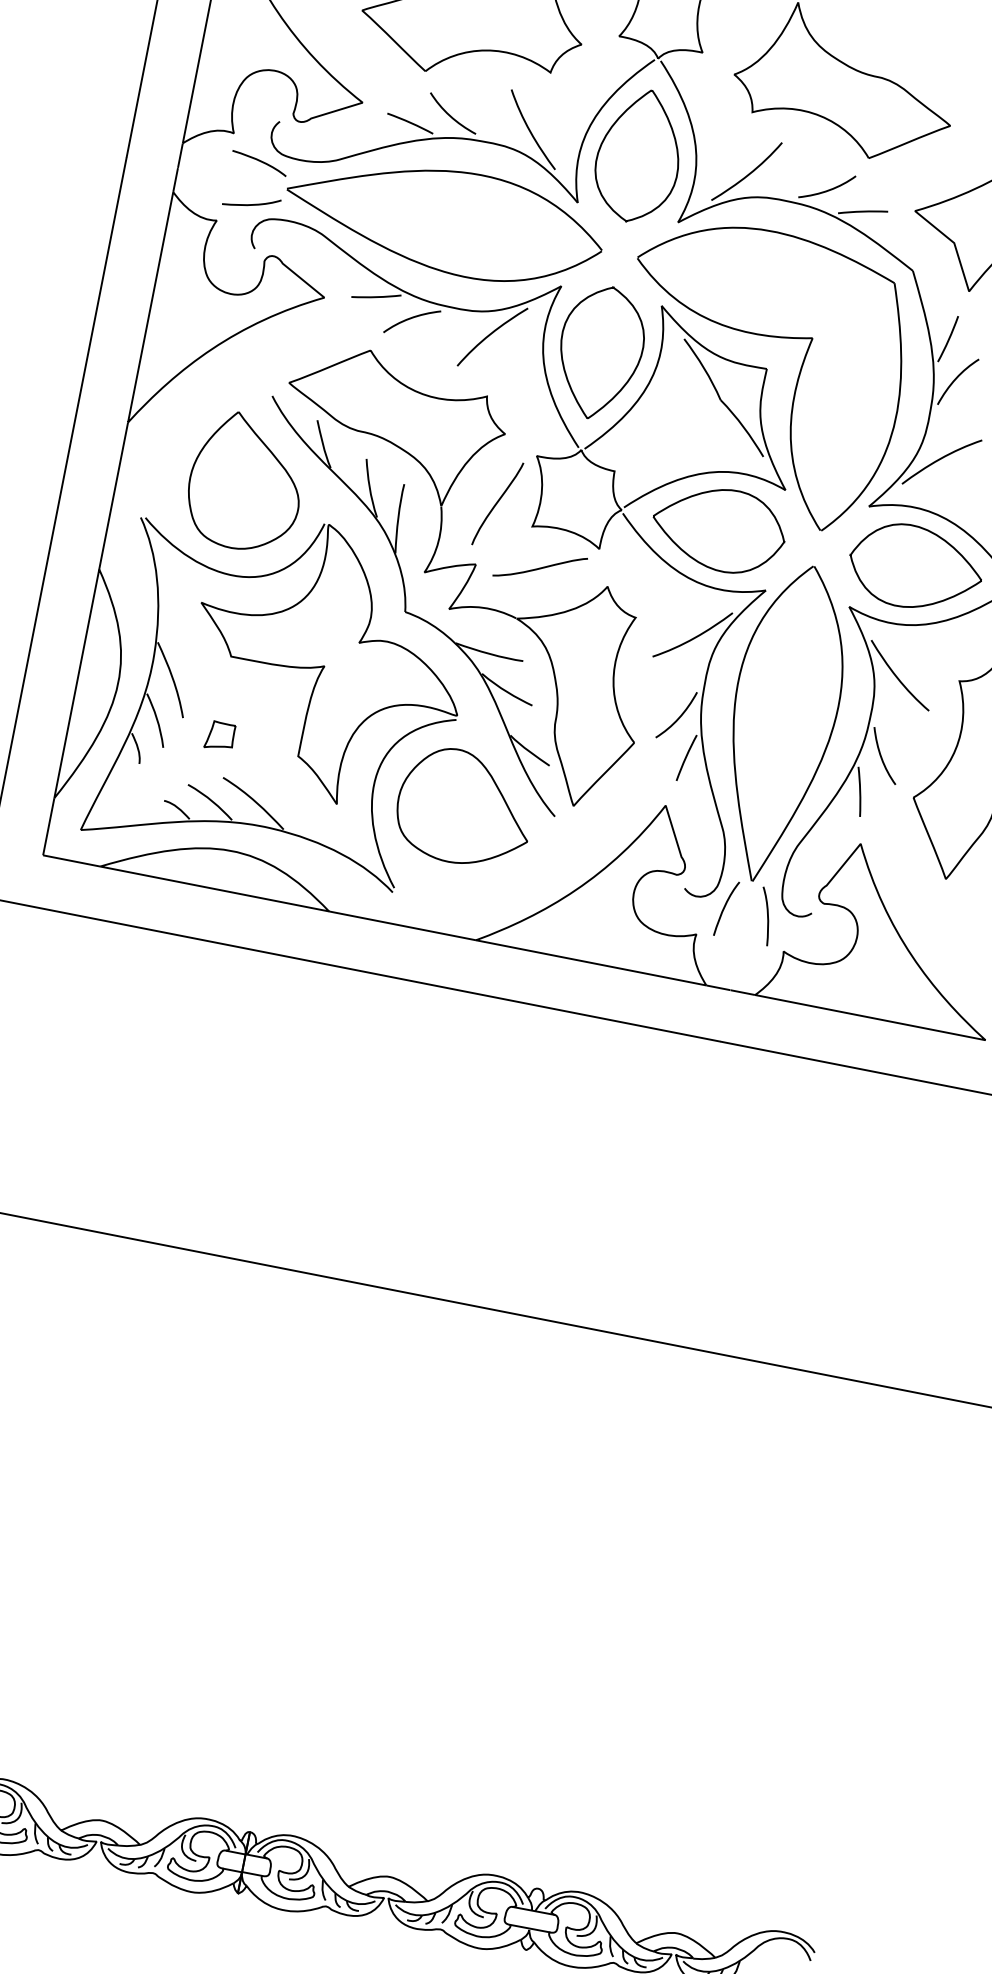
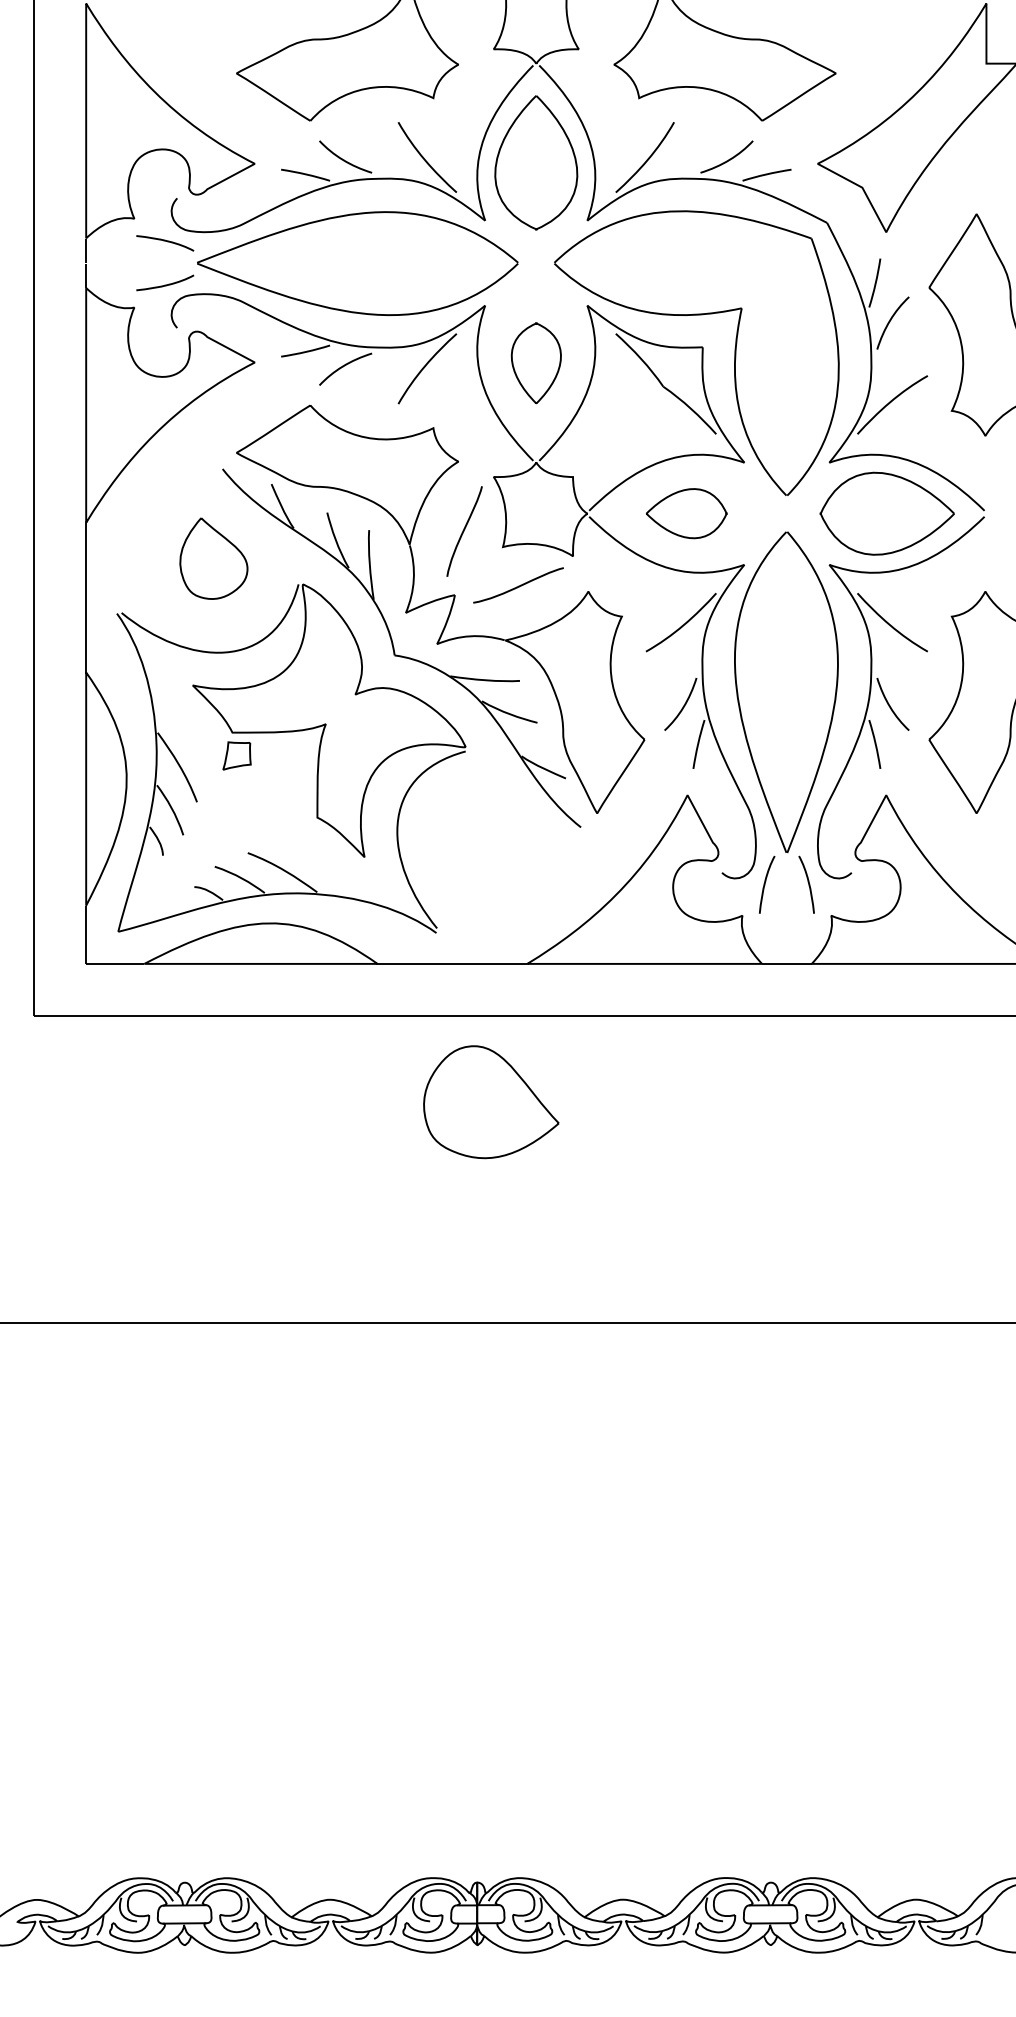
part: (600, 351) -> (536, 362), size x0.6
part: (246, 482) -> (213, 558), size x0.6
part: (718, 528) -> (686, 513), size x0.6
part: (219, 735) -> (236, 755), moved
part: (465, 808) -> (491, 1102), moved

